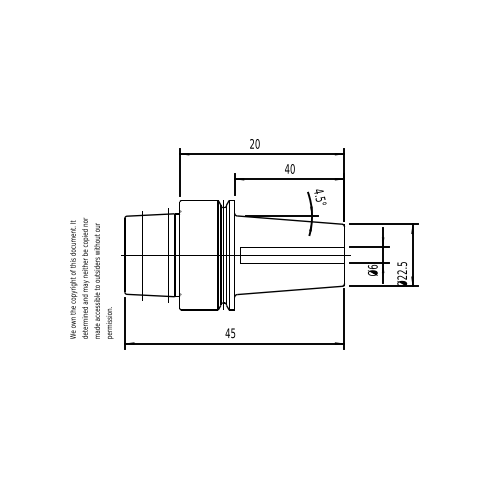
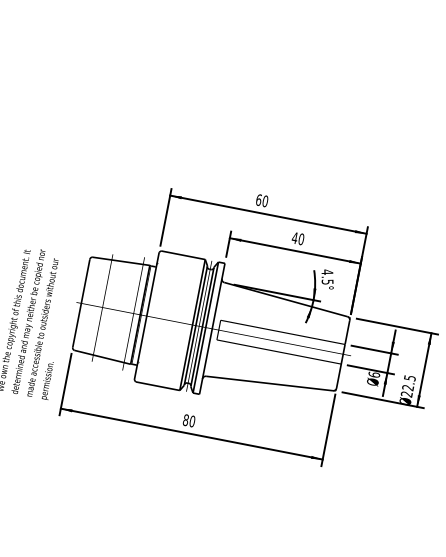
text: (252, 143) -> (259, 199), 20 -> 60
text: (230, 333) -> (189, 421), 45 -> 80

